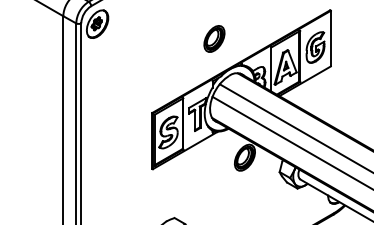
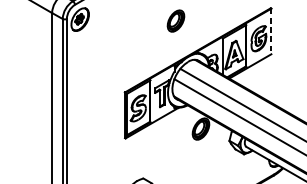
part: (214, 38) -> (176, 20), moved
line: (330, 38) -> (271, 31), solid -> dashed

